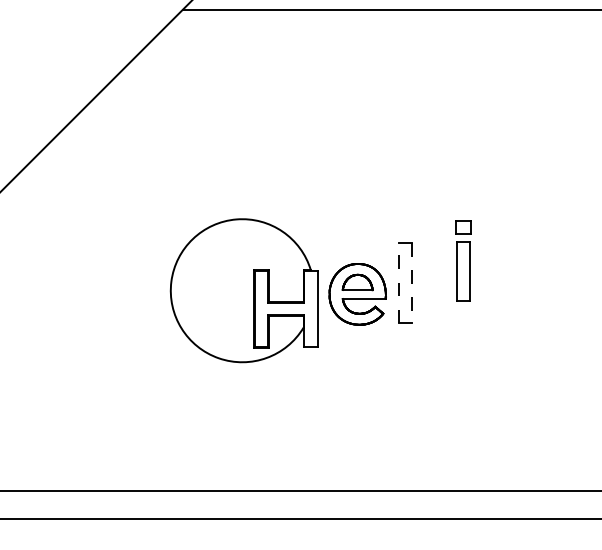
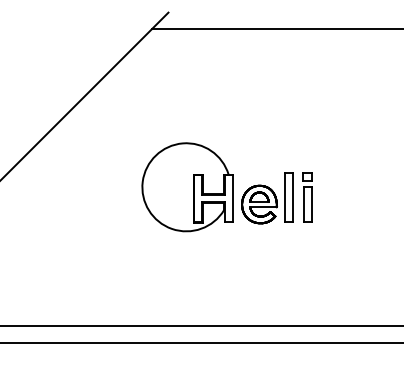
part: (463, 260) -> (307, 197), moved
line: (398, 282) -> (284, 197), dashed -> solid
line: (412, 282) -> (293, 197), dashed -> solid
part: (244, 291) -> (187, 187), moved

